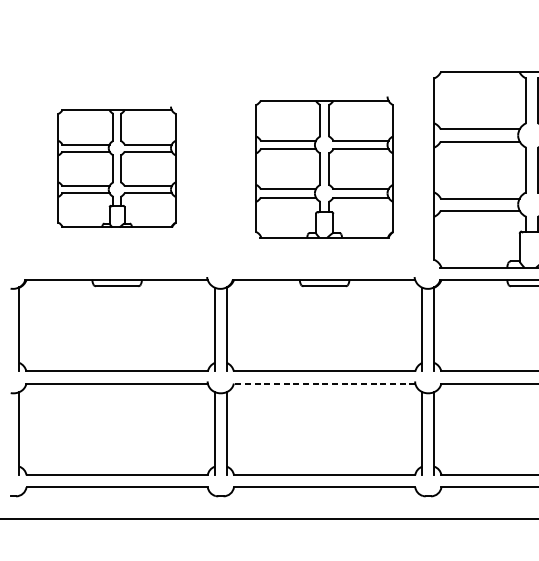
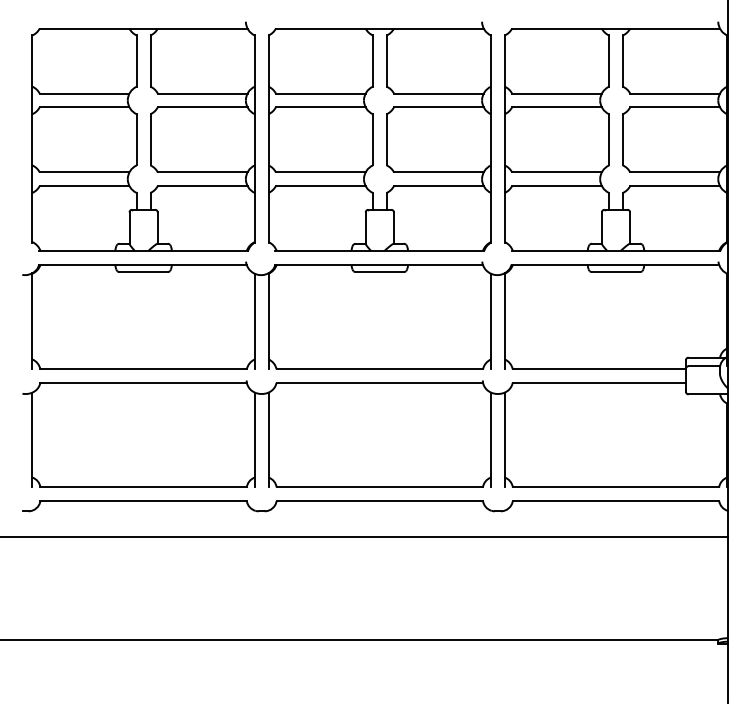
part: (117, 167) -> (143, 136), size x1.67
part: (324, 167) -> (379, 136), size x1.43
line: (324, 383) -> (379, 382), dashed -> solid

